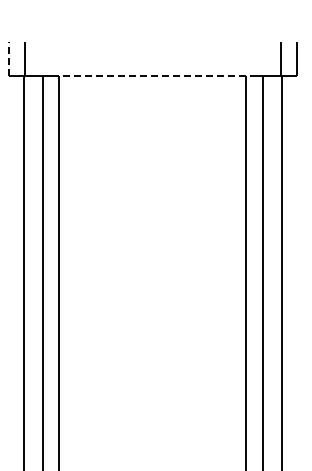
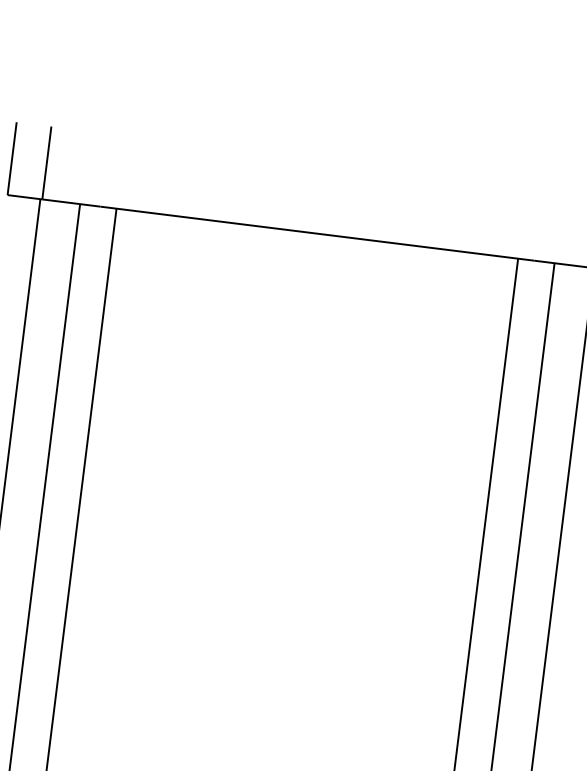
line: (8, 59) -> (11, 159), dashed -> solid
line: (152, 76) -> (316, 234), dashed -> solid

